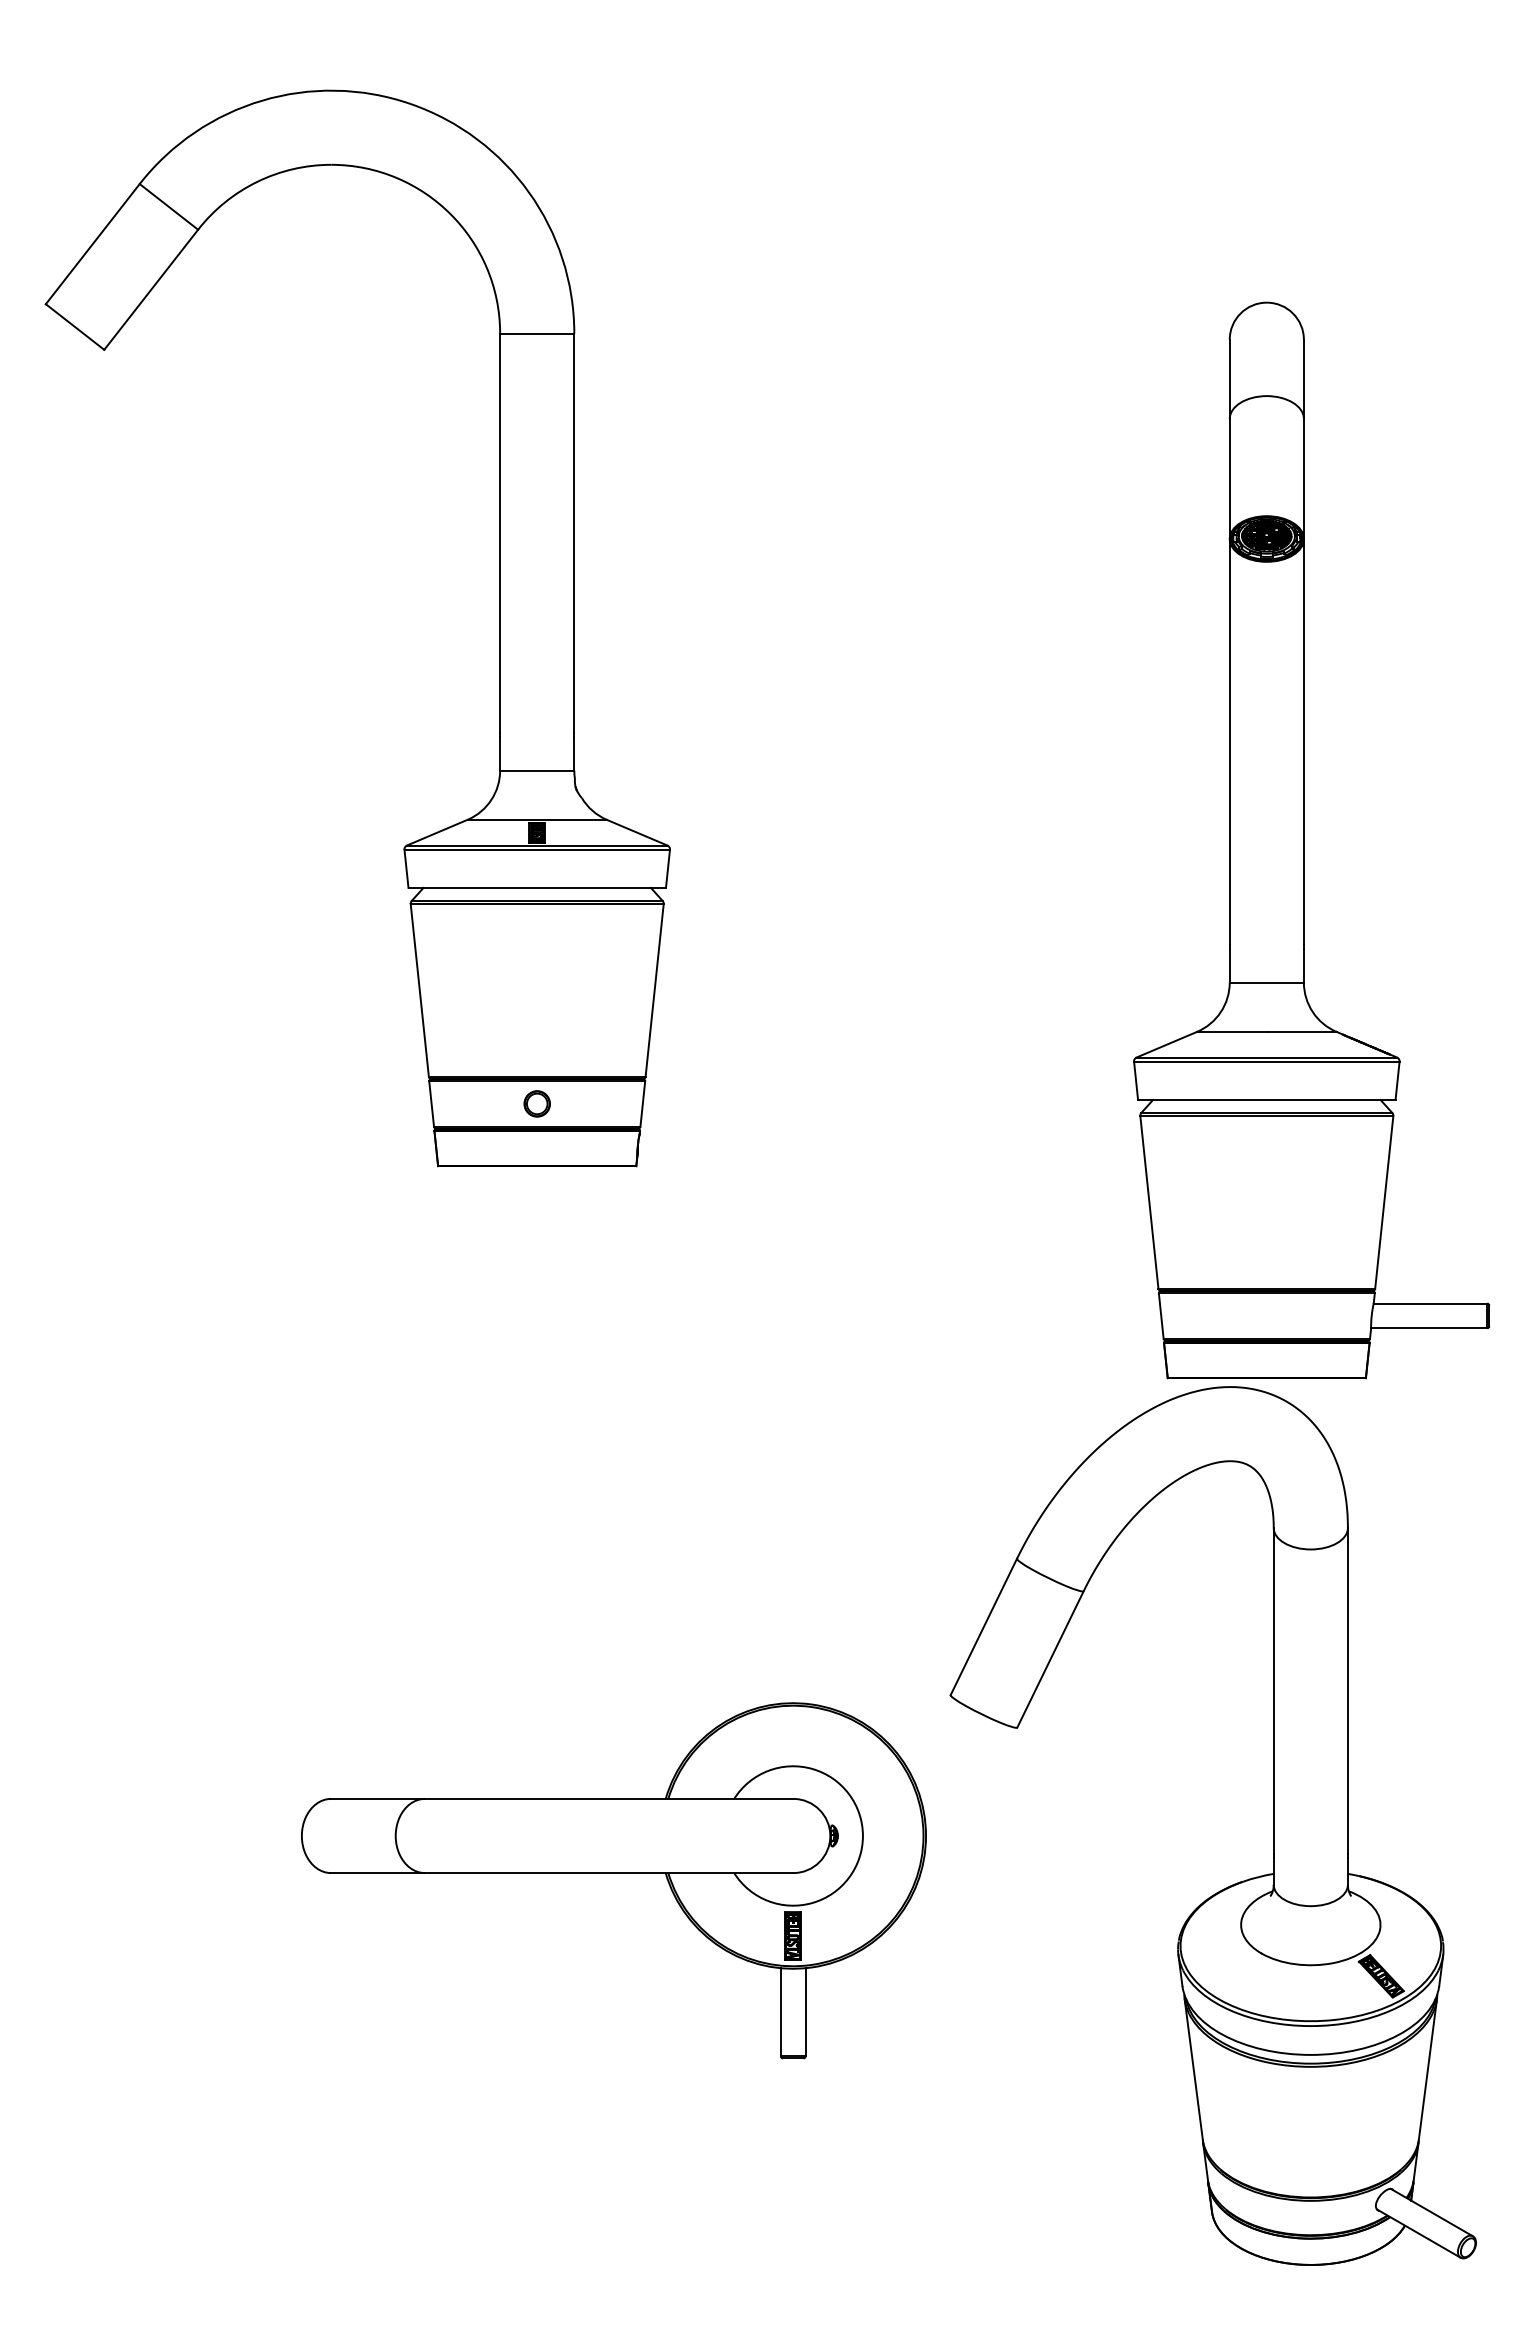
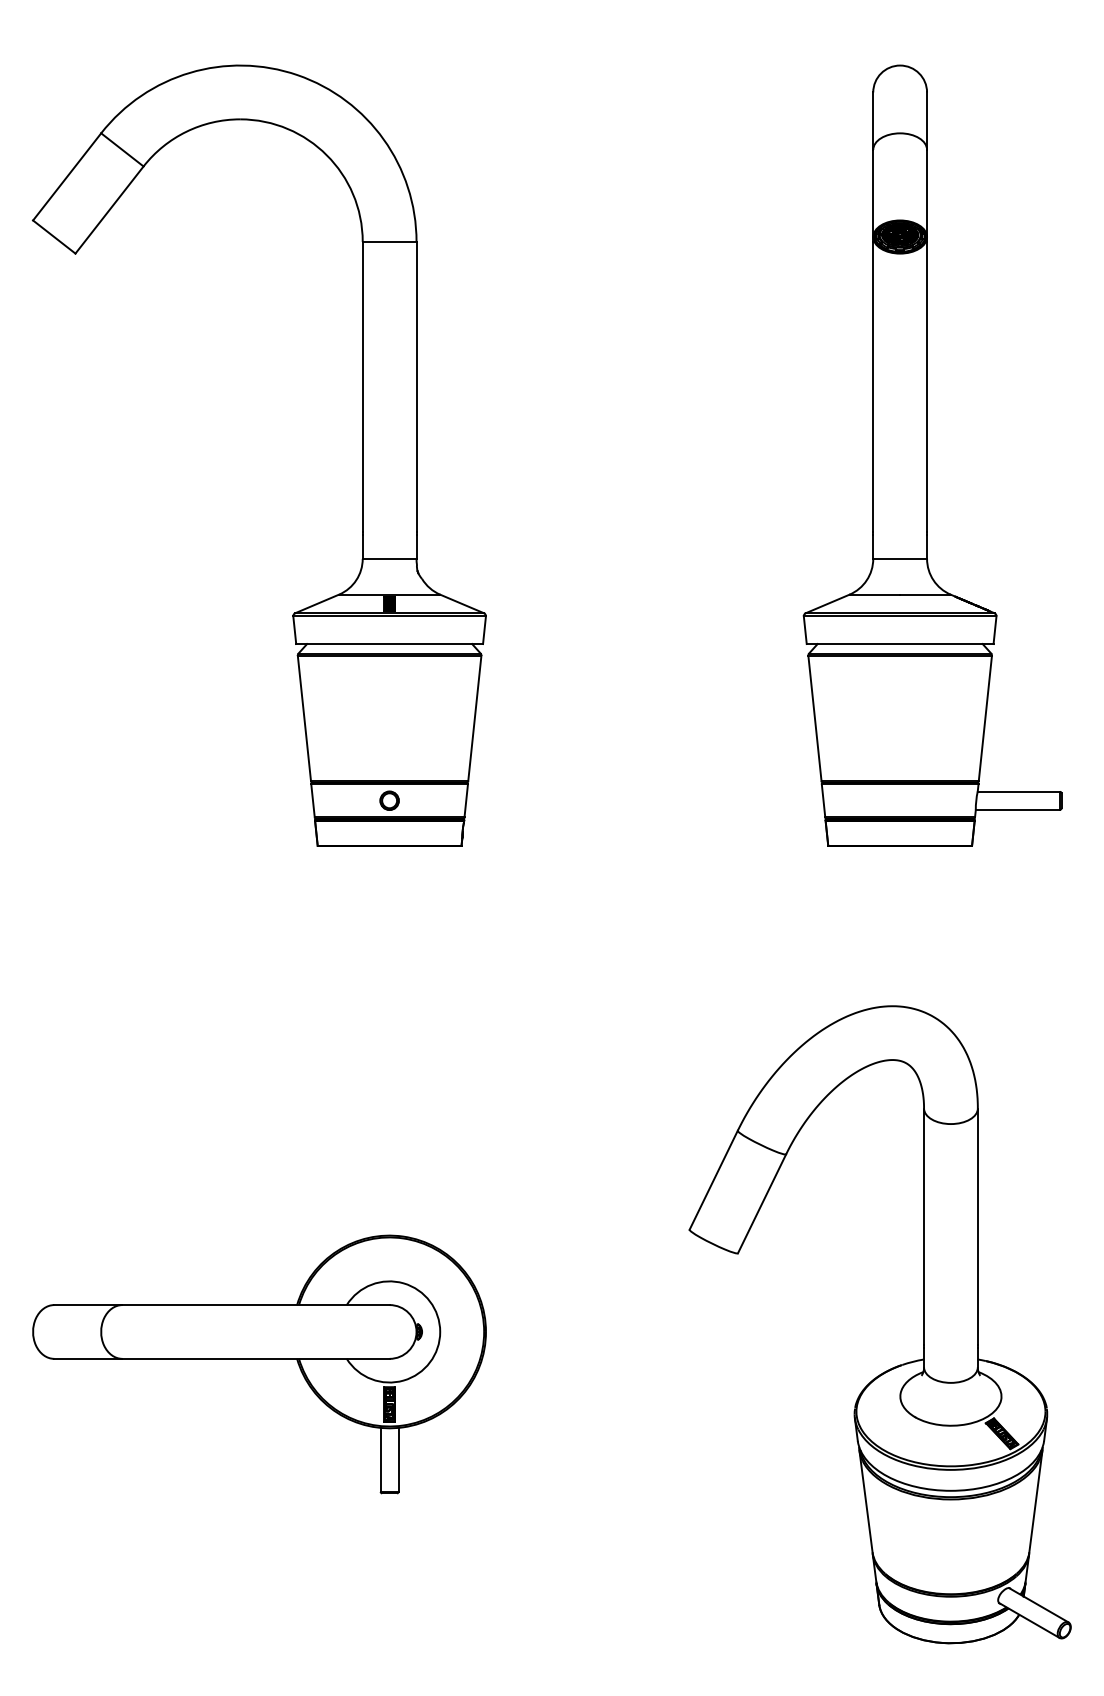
part: (1304, 840) -> (927, 455), moved
part: (613, 1873) -> (259, 1359), moved

